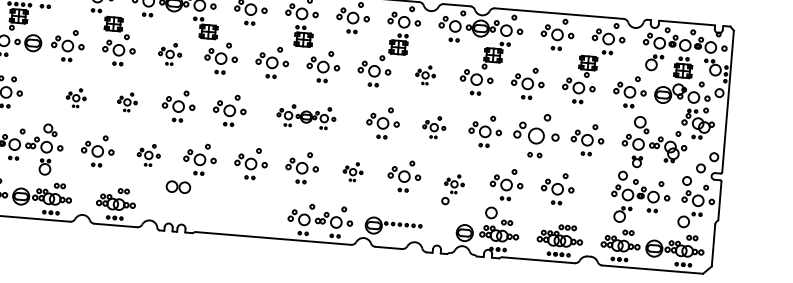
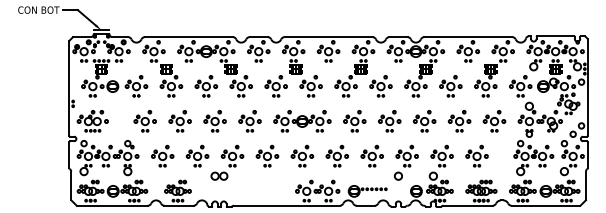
part: (170, 54) -> (206, 86), size x1.43
part: (424, 75) -> (380, 86), size x1.67
part: (75, 98) -> (144, 121), size x1.67
part: (126, 102) -> (179, 121), size x1.67
part: (306, 117) -> (302, 121), size x1.43
part: (433, 127) -> (389, 121), size x1.43
part: (536, 136) -> (459, 121), size x0.71
part: (148, 154) -> (197, 155), size x1.43
part: (352, 170) -> (336, 155), size x1.67
part: (452, 189) -> (405, 162), size x1.67

